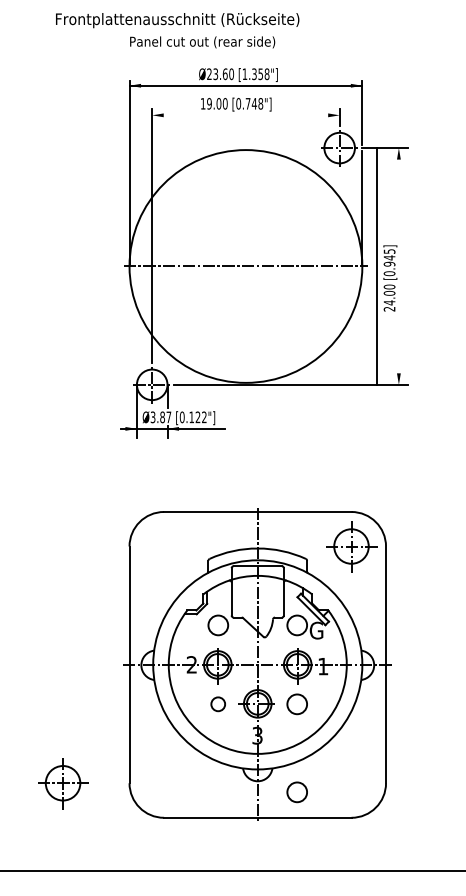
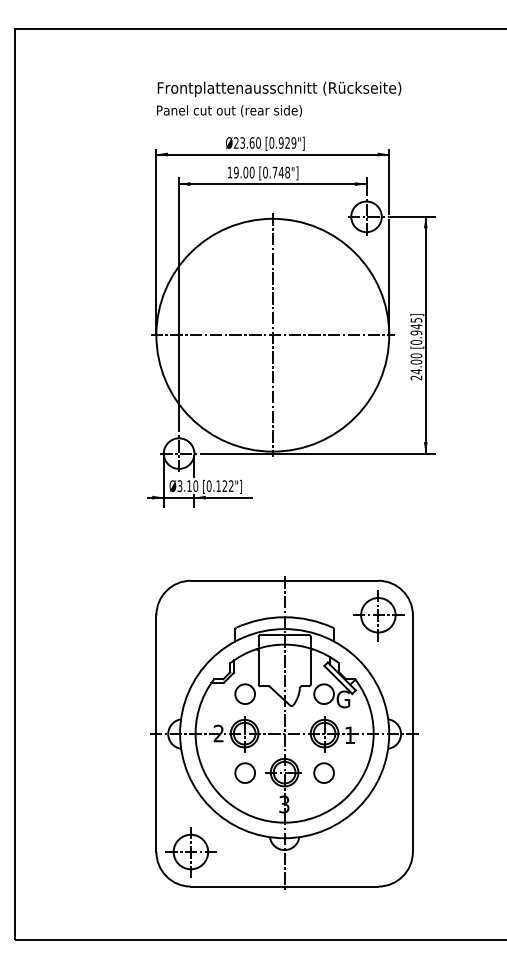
text: (177, 19) -> (279, 88), moved
text: (255, 73) -> (282, 142), [1.358"] -> [0.929"]
line: (245, 115) -> (272, 184), added
line: (376, 265) -> (425, 334), moved
line: (245, 266) -> (272, 335), added
text: (165, 417) -> (192, 486), Ø3.87 -> Ø3.10
circle: (217, 703) -> (244, 772), size x1.43
part: (62, 783) -> (190, 852), moved
circle: (296, 791) -> (323, 860), removed

